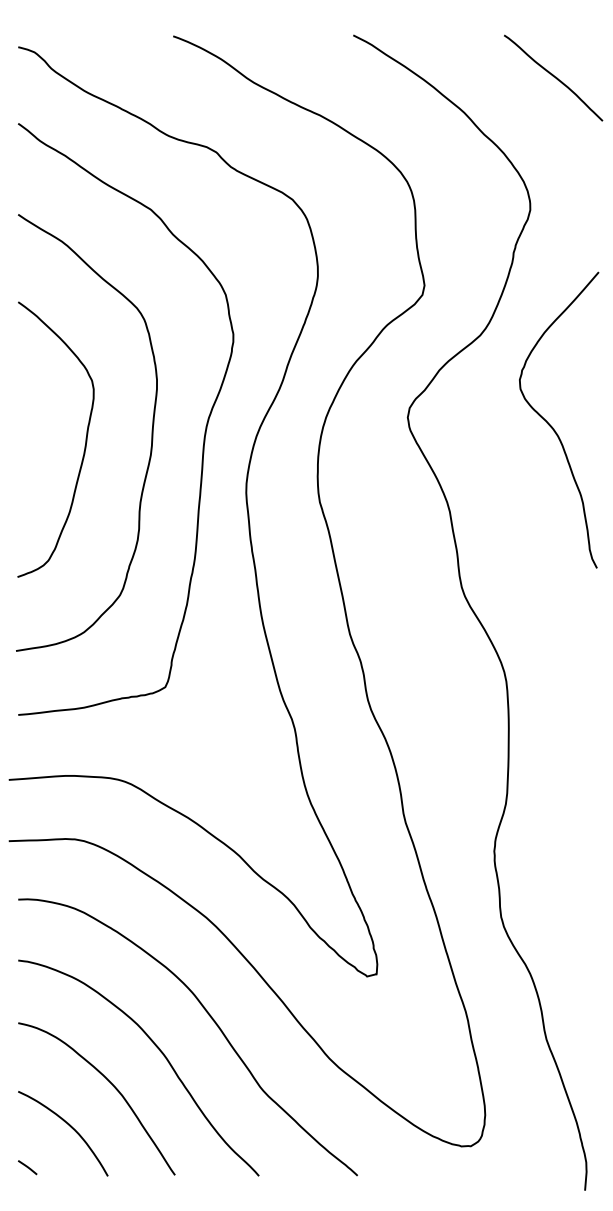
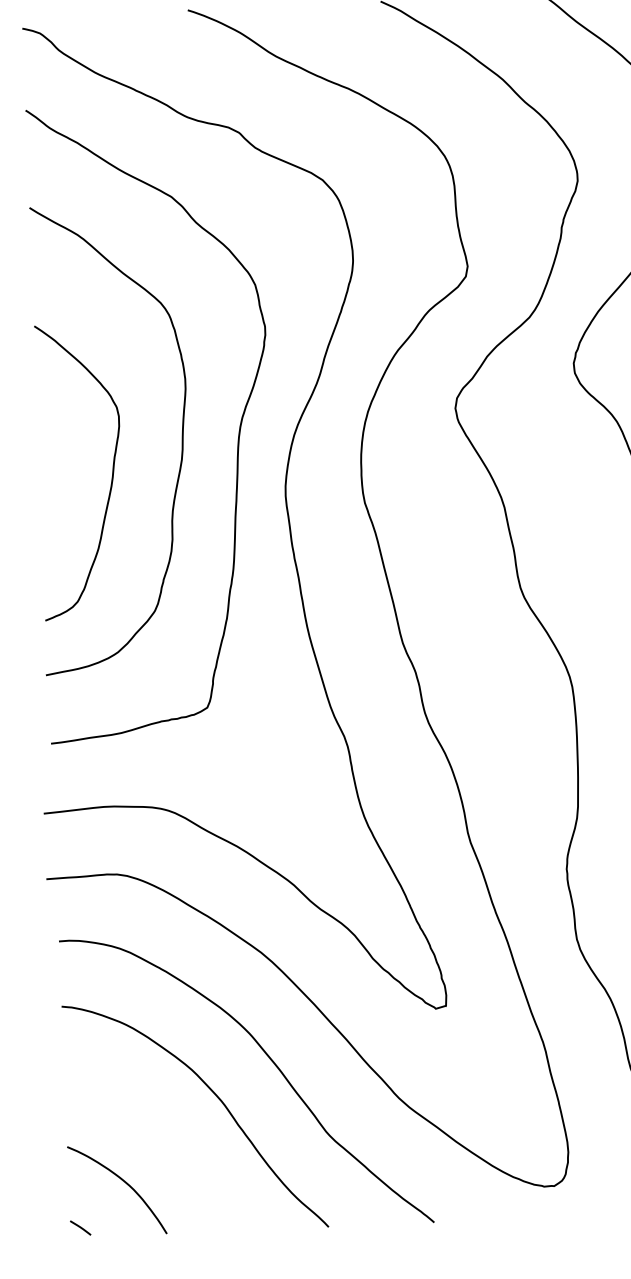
curve: (84, 445) -> (111, 476), moved
curve: (110, 1083) -> (165, 1134), removed

